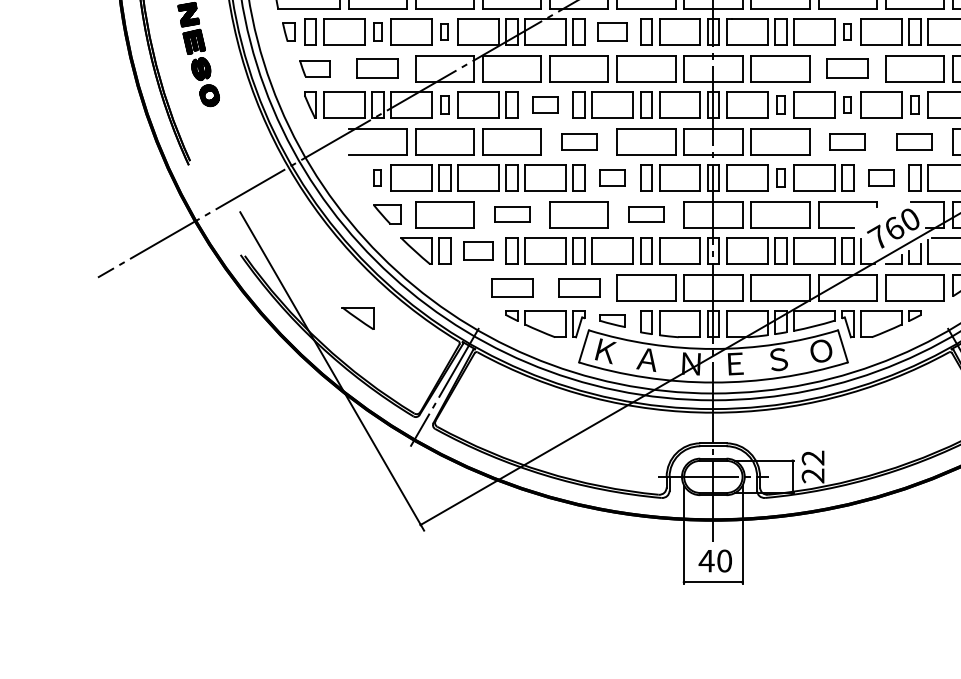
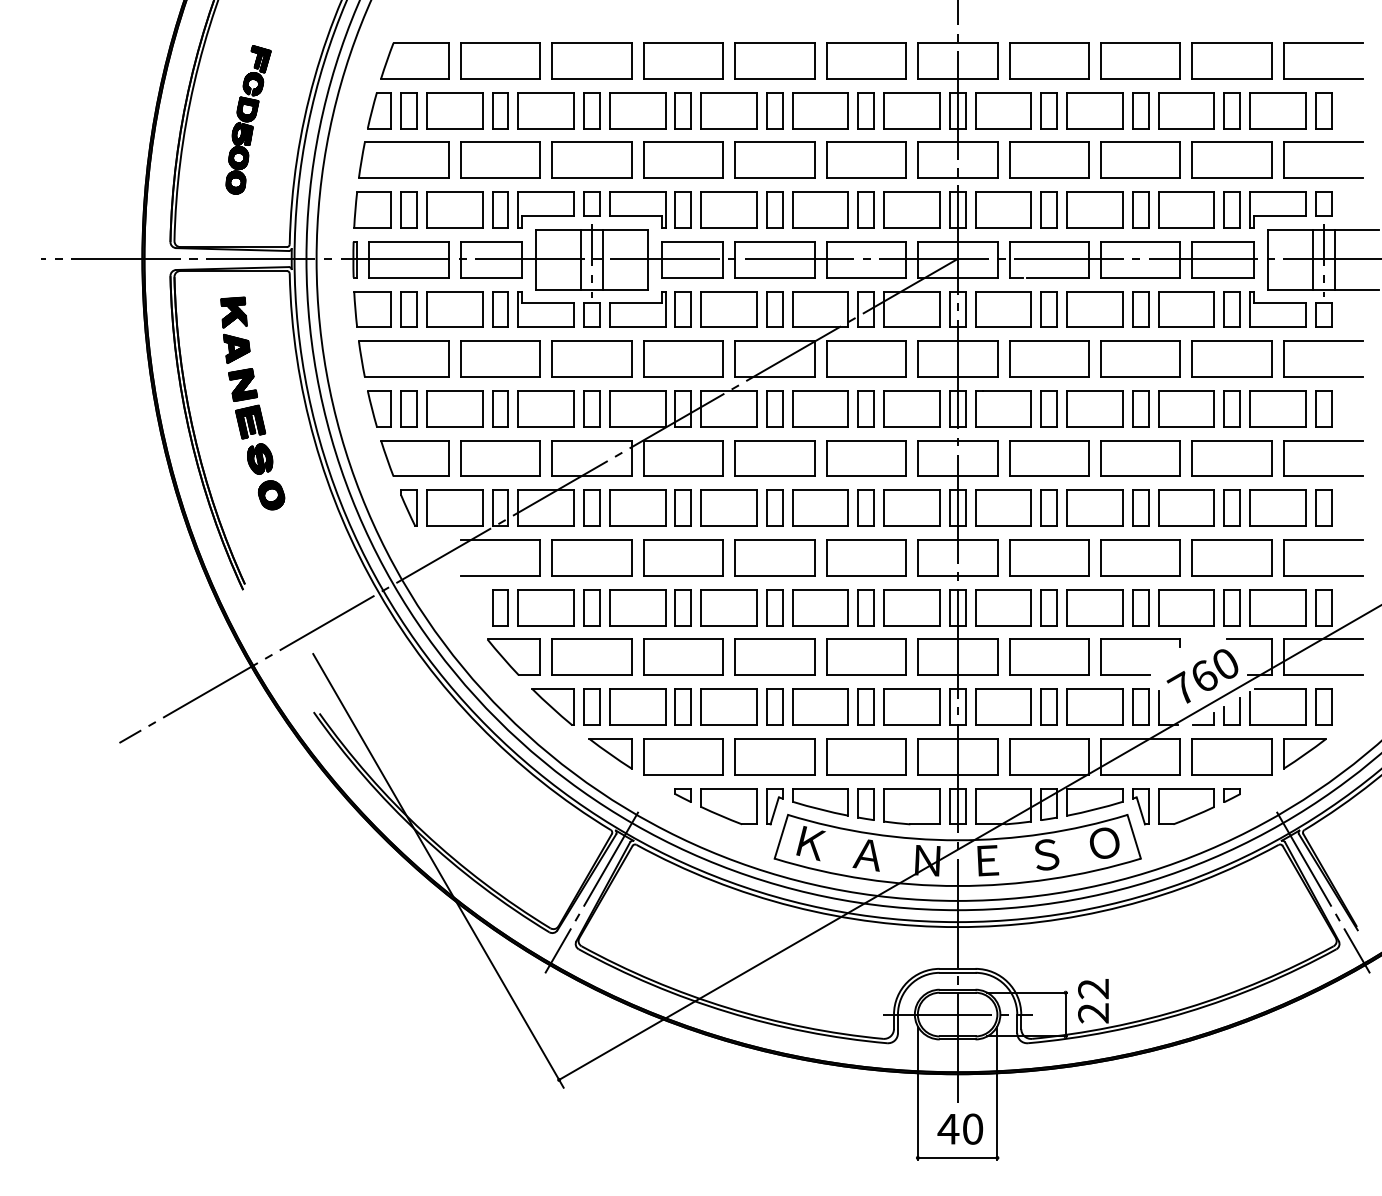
part: (288, 31) -> (379, 408), size x1.43
part: (377, 31) -> (500, 408), size x1.43
part: (444, 31) -> (591, 408), size x1.67
part: (612, 31) -> (820, 408), size x1.43
part: (847, 31) -> (1140, 408), size x1.67
part: (314, 68) -> (414, 458), size x1.67
part: (377, 68) -> (500, 458), size x1.43
part: (847, 68) -> (1140, 458), size x1.43
part: (444, 104) -> (591, 507), size x1.43
part: (545, 104) -> (728, 507), size x1.67
part: (780, 104) -> (1048, 507), size x1.43
part: (847, 104) -> (1140, 507), size x1.67
part: (914, 104) -> (1231, 507), size x1.43
part: (578, 141) -> (774, 557), size x1.67
part: (847, 141) -> (1140, 557), size x1.67
part: (914, 141) -> (1231, 557), size x1.67
part: (377, 178) -> (500, 607), size x1.67
part: (612, 178) -> (820, 607), size x1.67
part: (780, 178) -> (1048, 607), size x1.43
part: (881, 178) -> (1186, 607), size x1.67
part: (387, 214) -> (513, 656), size x1.43
part: (512, 214) -> (683, 656), size x1.67
part: (646, 214) -> (866, 656), size x1.67
part: (478, 250) -> (637, 706), size x1.43
part: (512, 287) -> (683, 756), size x1.43
part: (578, 287) -> (774, 756), size x1.43
part: (357, 318) -> (610, 753), moved
part: (612, 321) -> (820, 802), size x1.67

